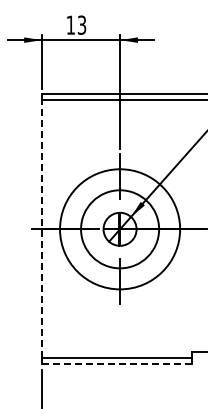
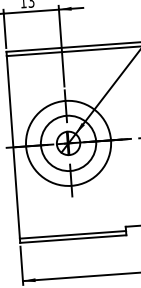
line: (42, 228) -> (13, 146), dashed -> solid
line: (117, 364) -> (73, 239), dashed -> solid

